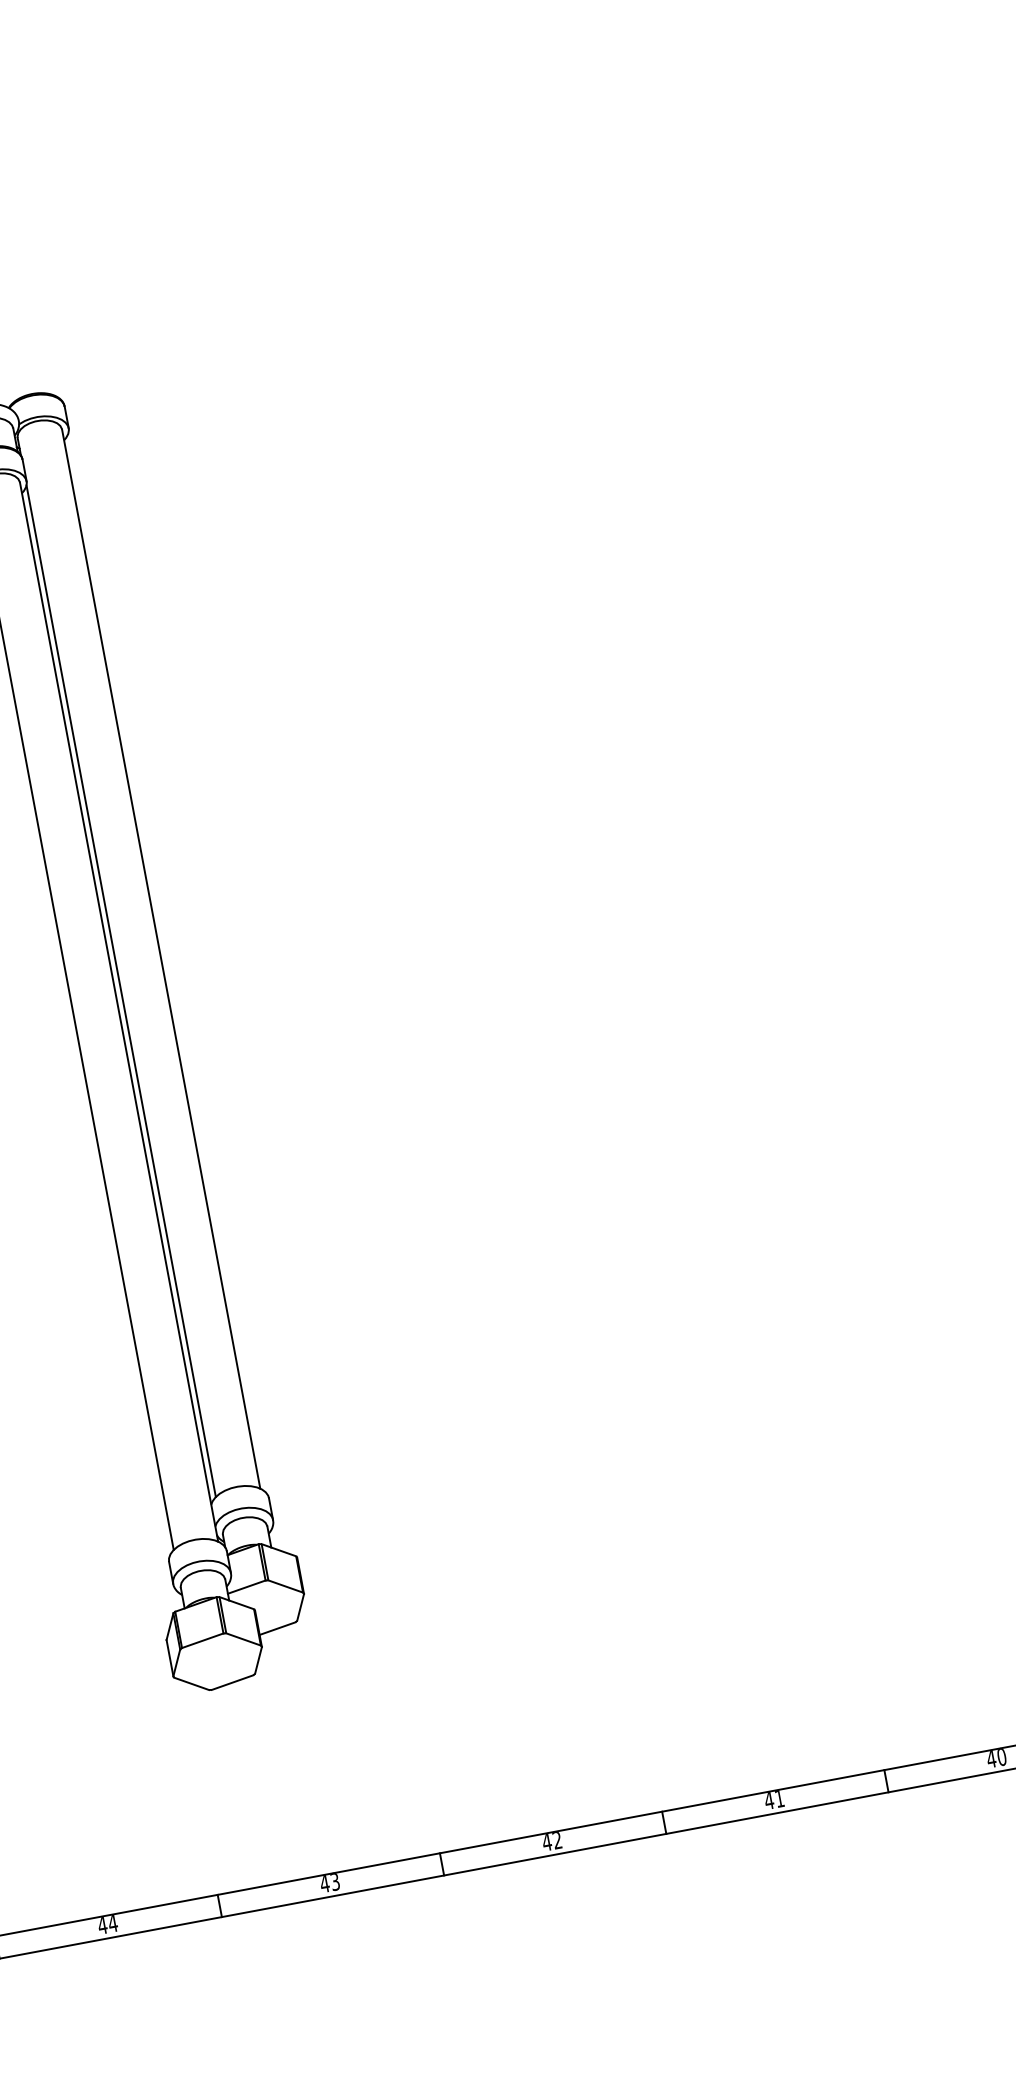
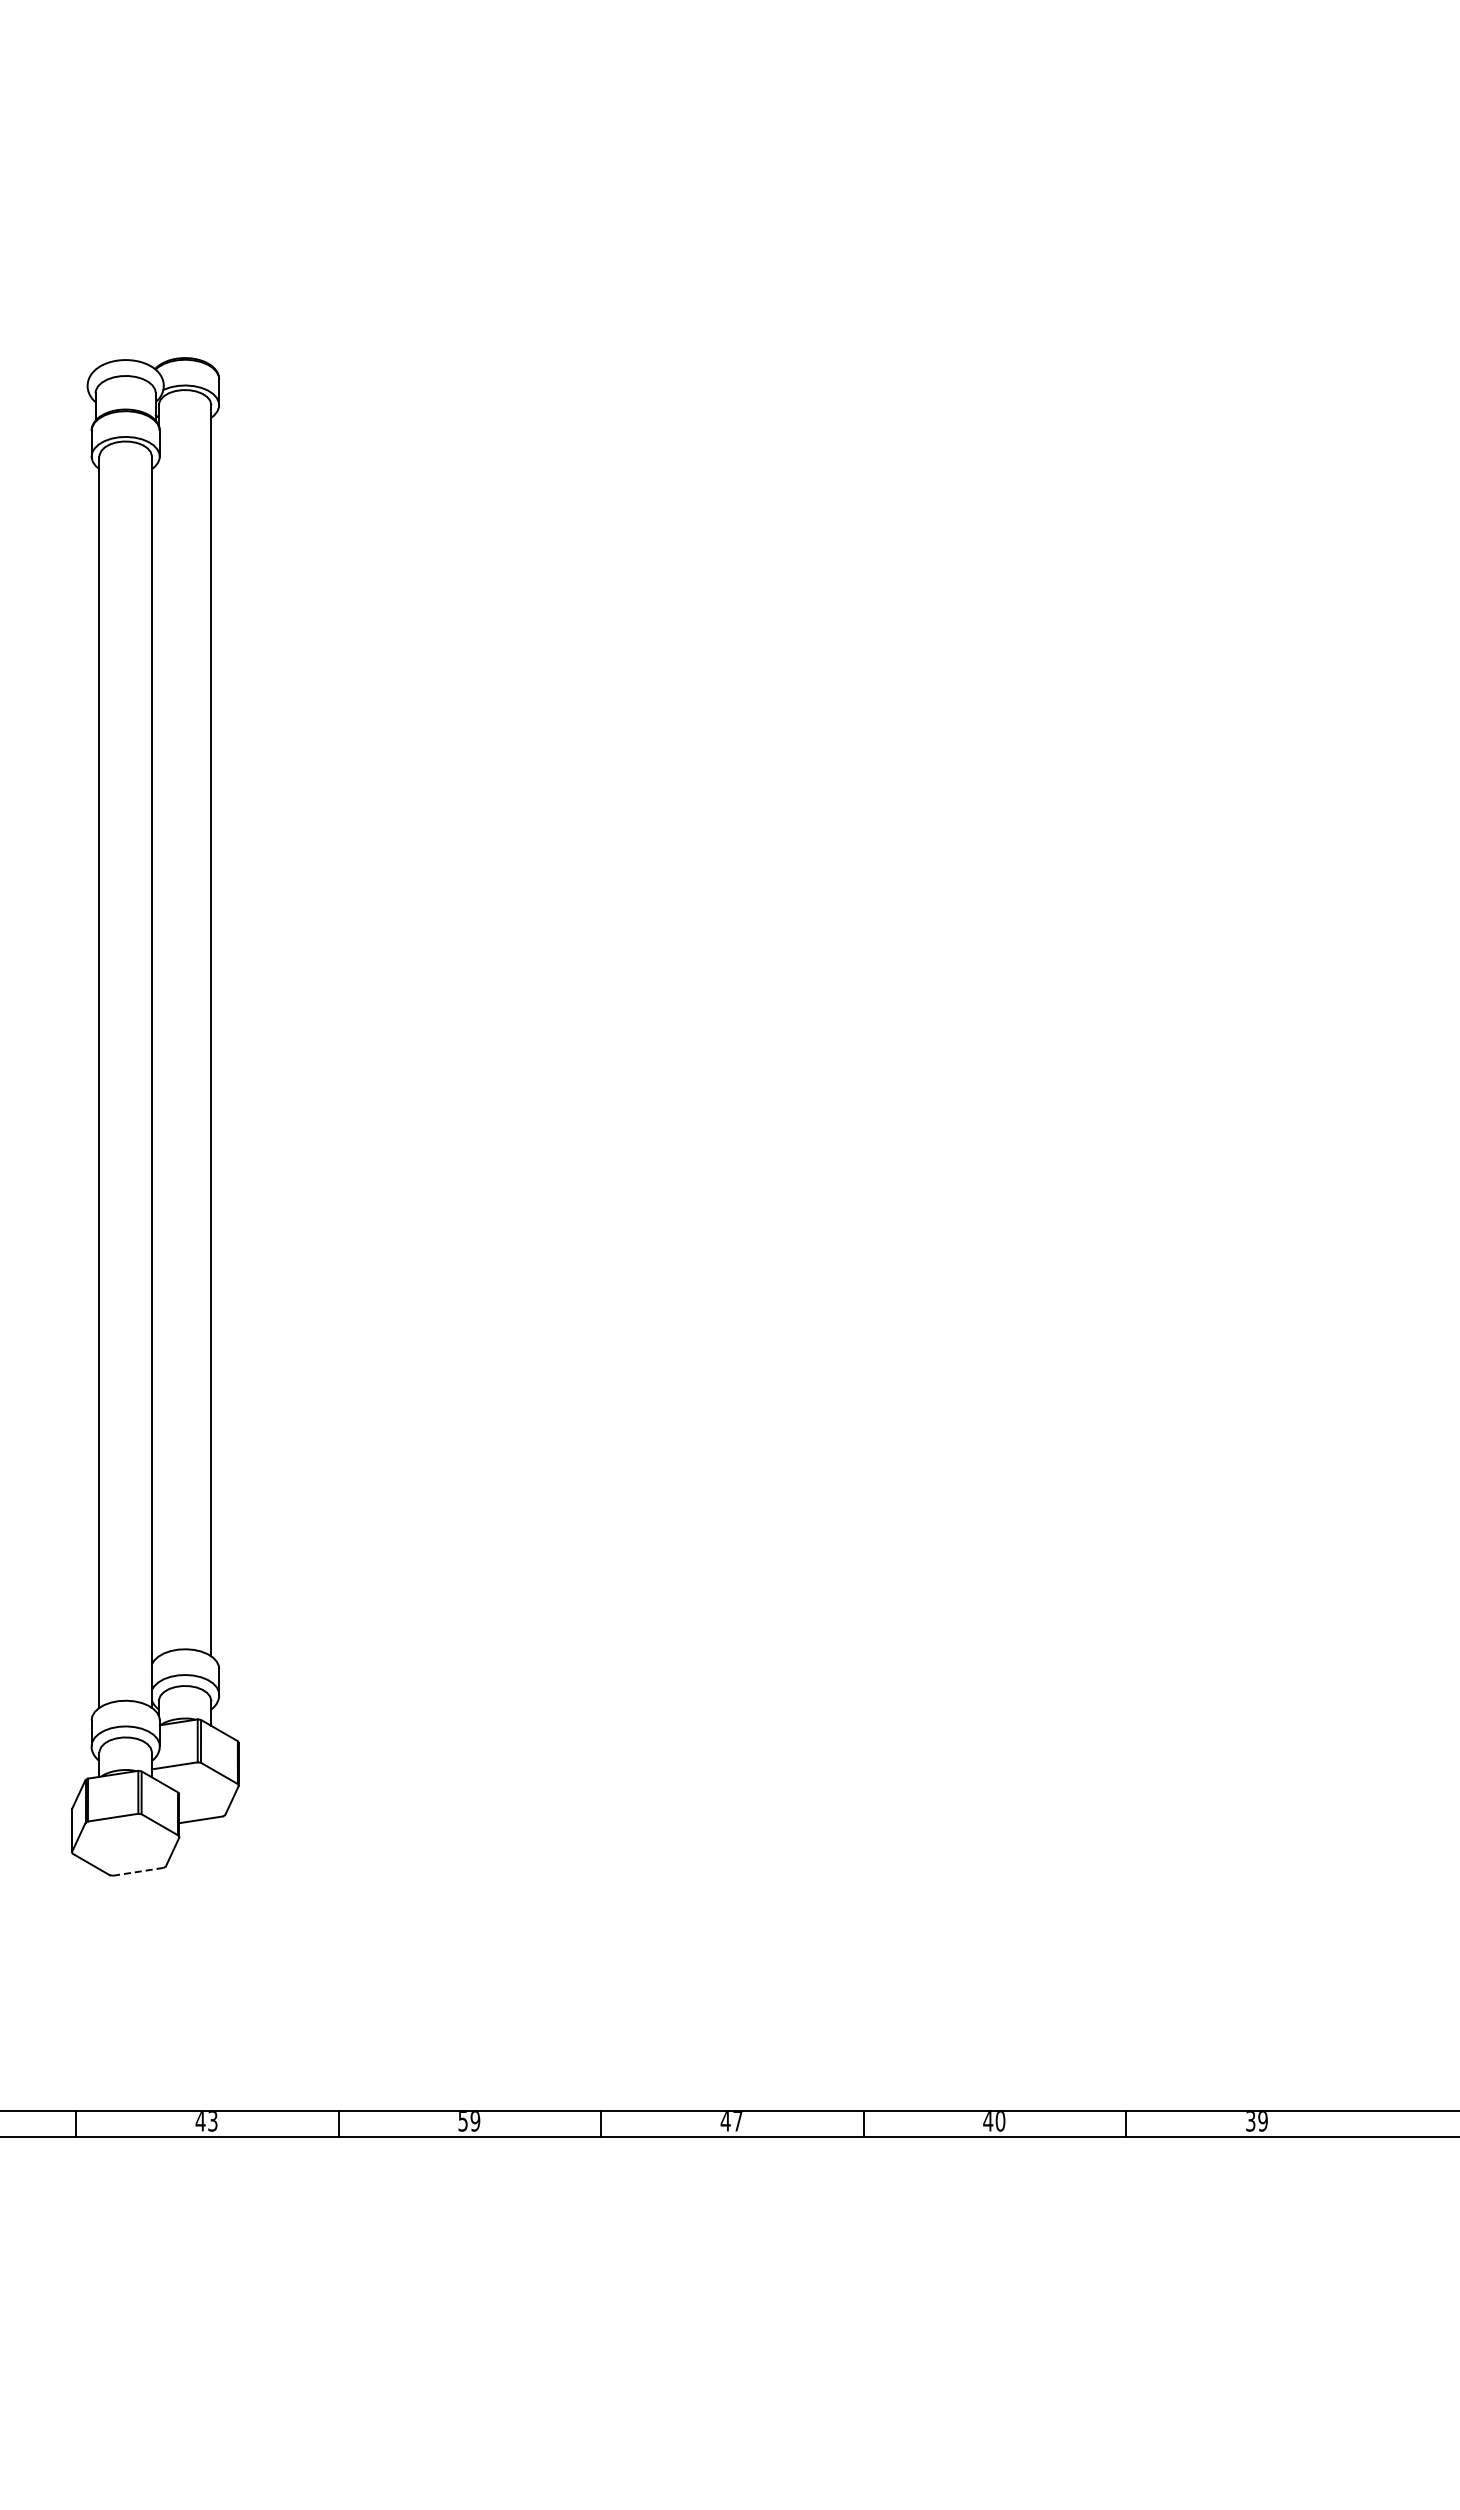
line: (120, 991) -> (158, 1058), removed
line: (232, 1682) -> (138, 1871), solid -> dashed
text: (779, 1799) -> (737, 2121), 41 -> 47
text: (552, 1841) -> (469, 2121), 42 -> 59

